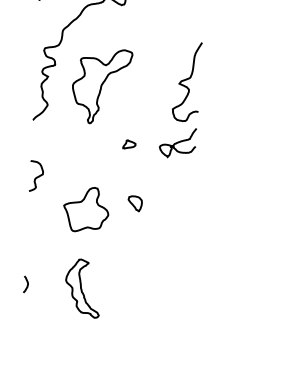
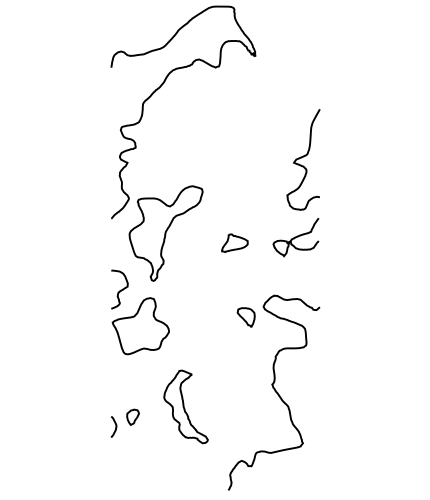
part: (101, 86) -> (165, 233), moved
part: (129, 144) -> (234, 242), size x1.67
part: (85, 209) -> (140, 326), moved
curve: (154, 263) -> (274, 391), added
part: (41, 277) -> (132, 416), added
part: (82, 288) -> (185, 406), moved

